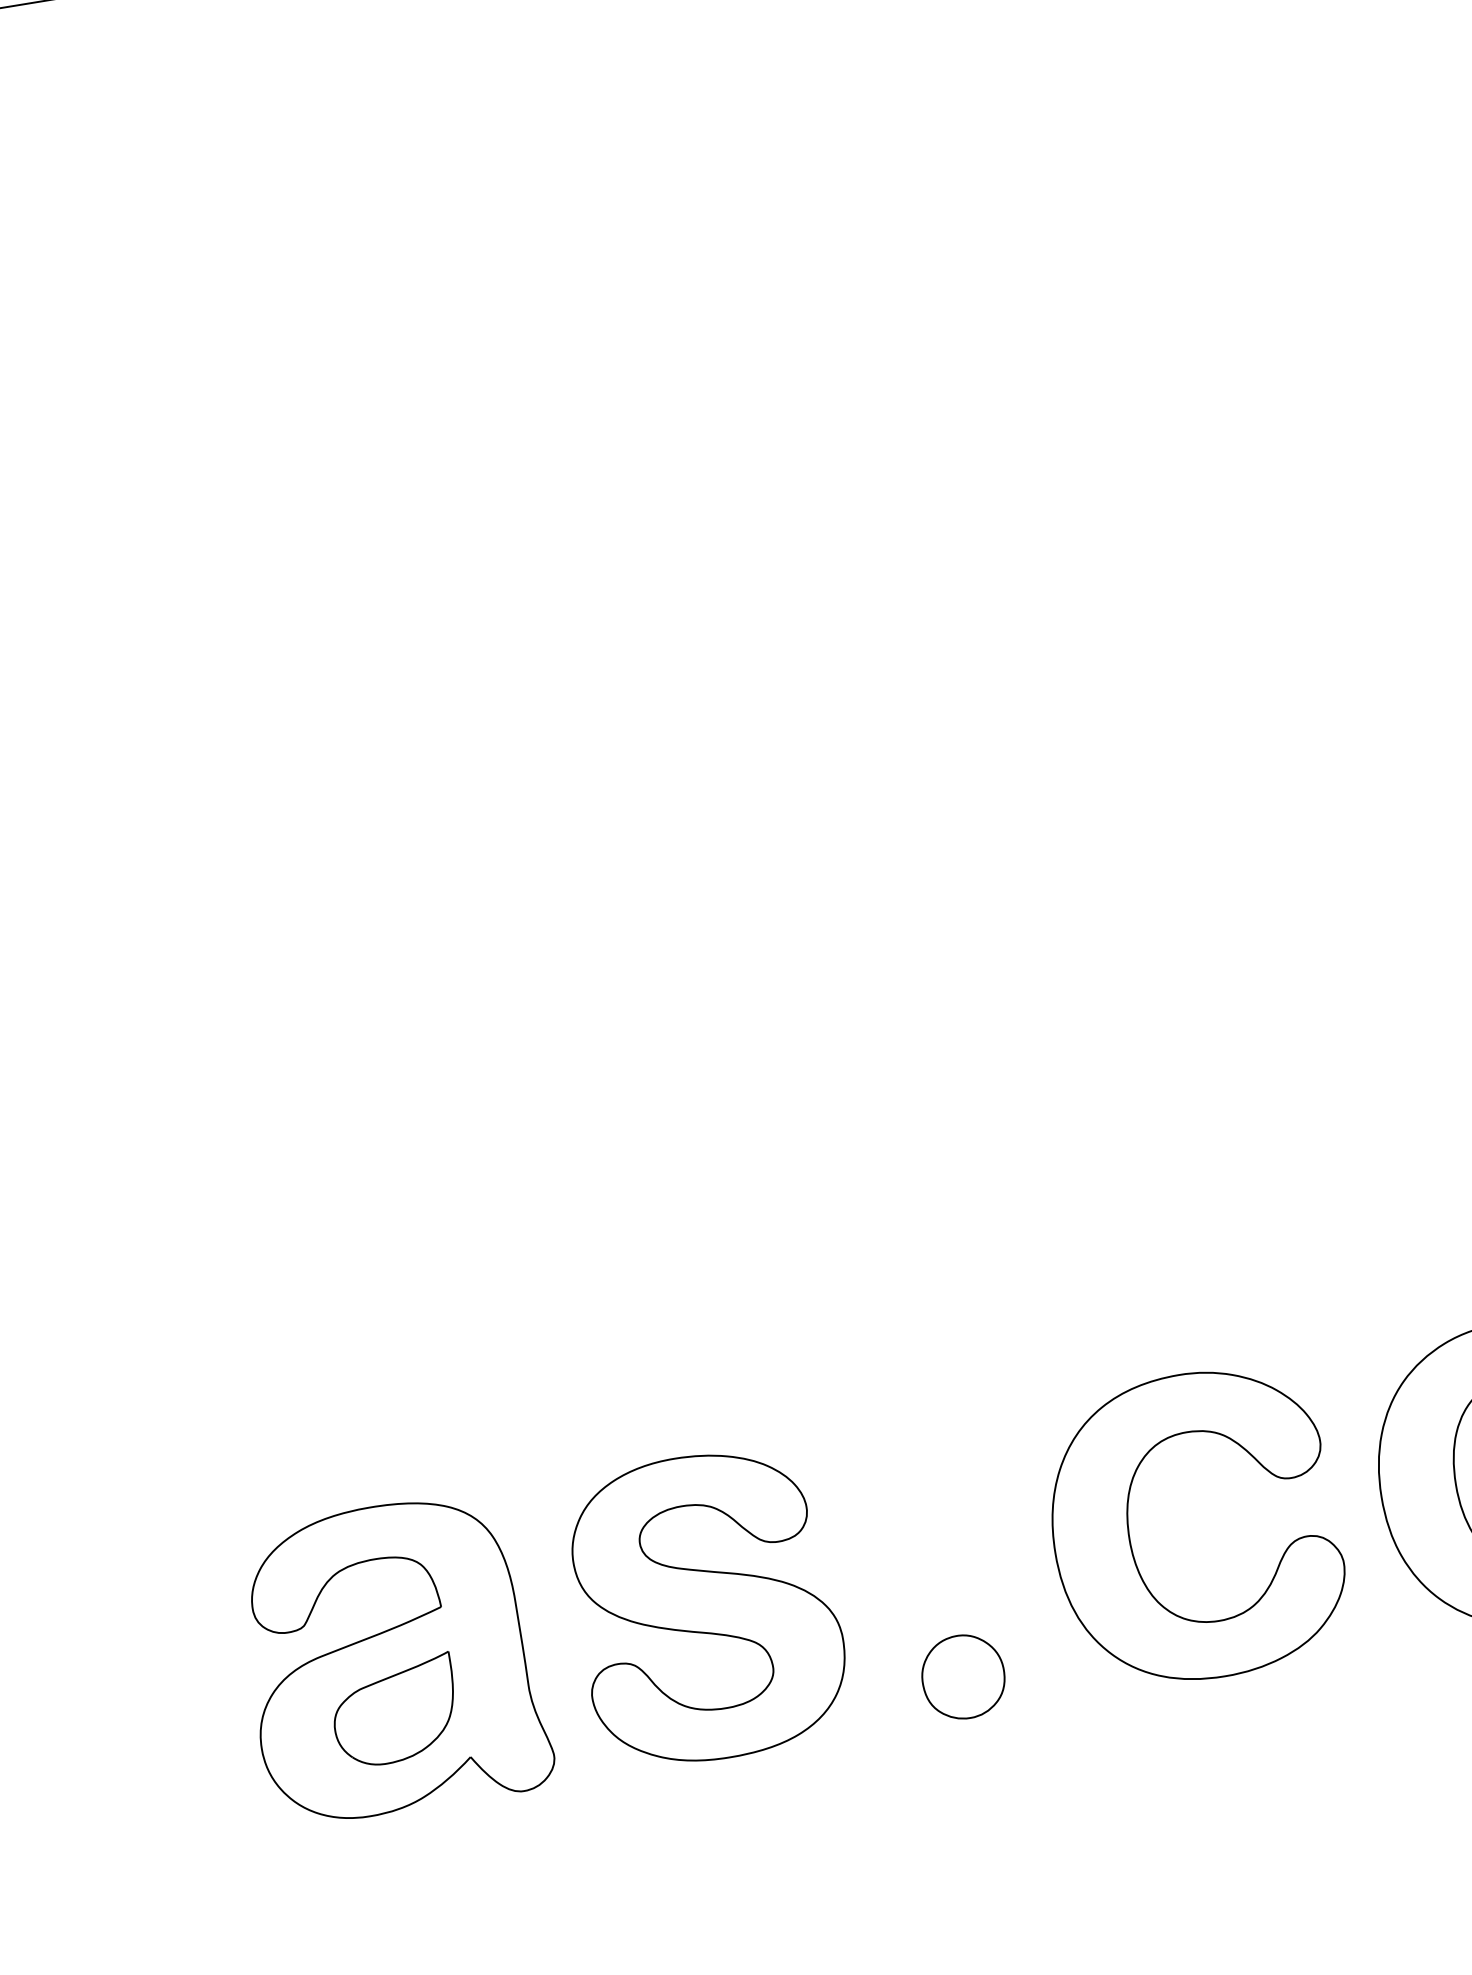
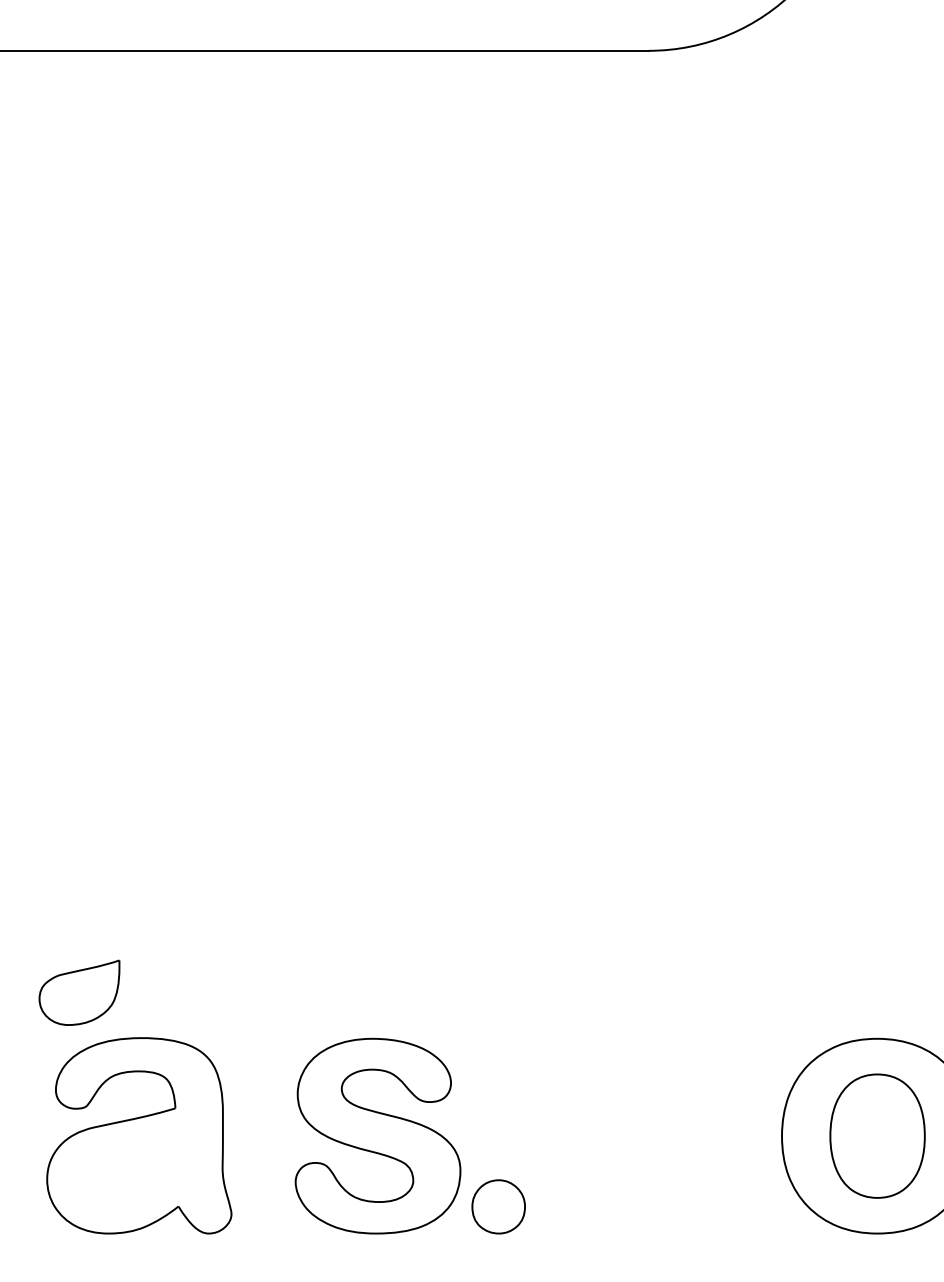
part: (1130, 1533) -> (619, 1133), removed
part: (706, 1606) -> (377, 1135), moved
part: (395, 1710) -> (79, 992), moved

